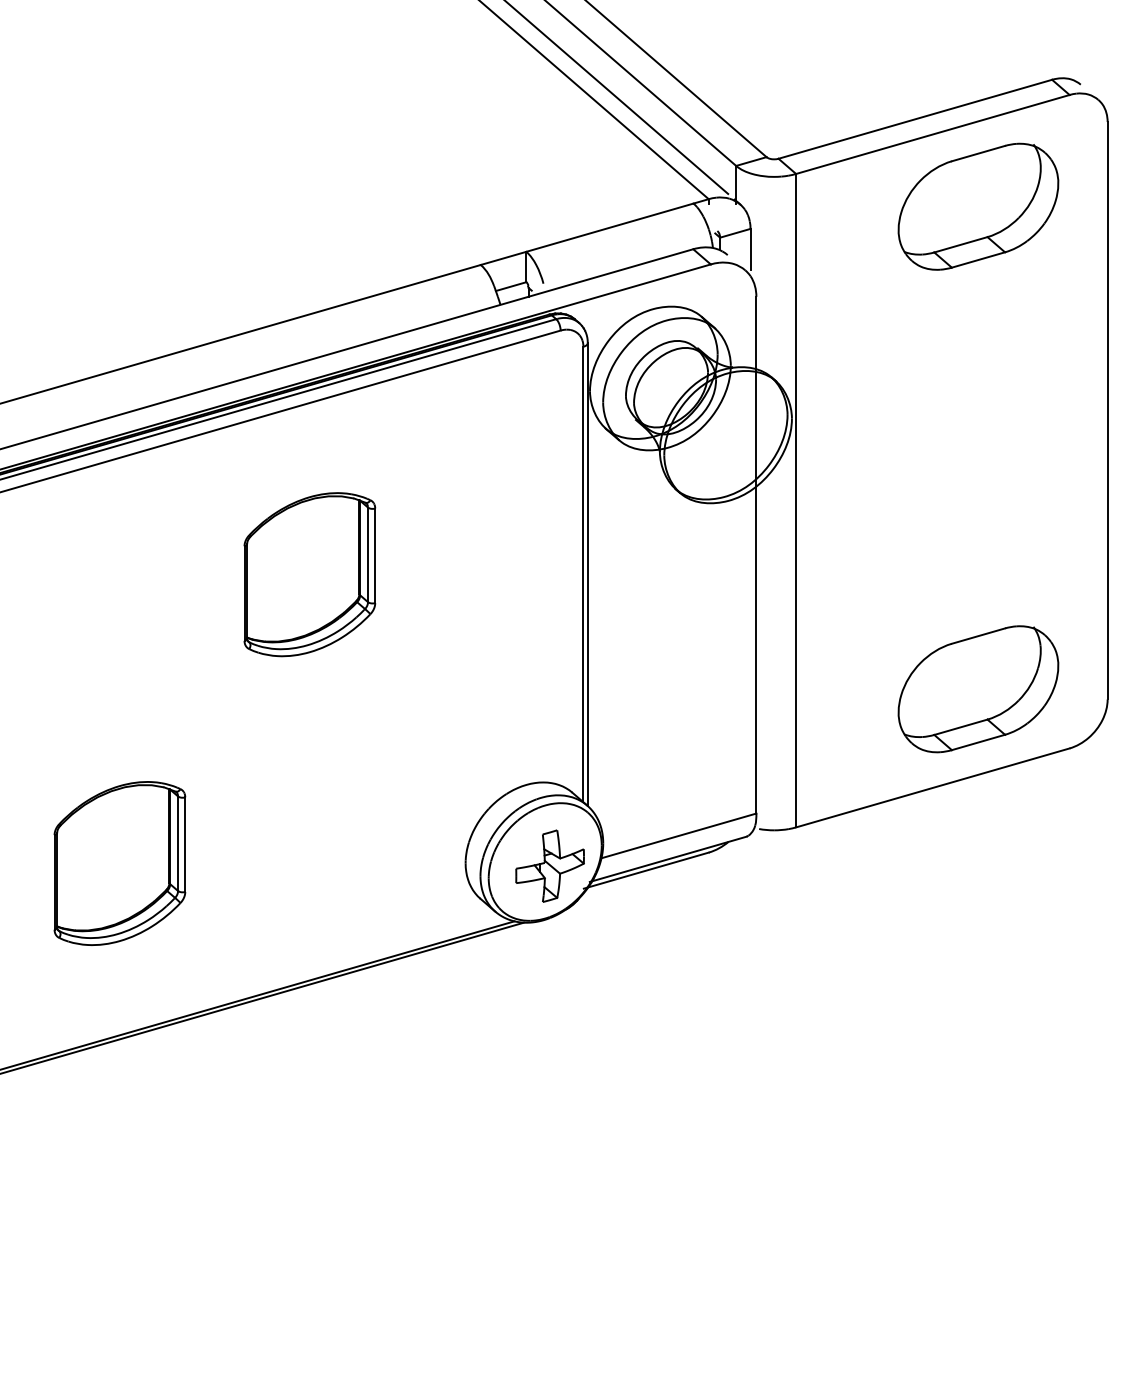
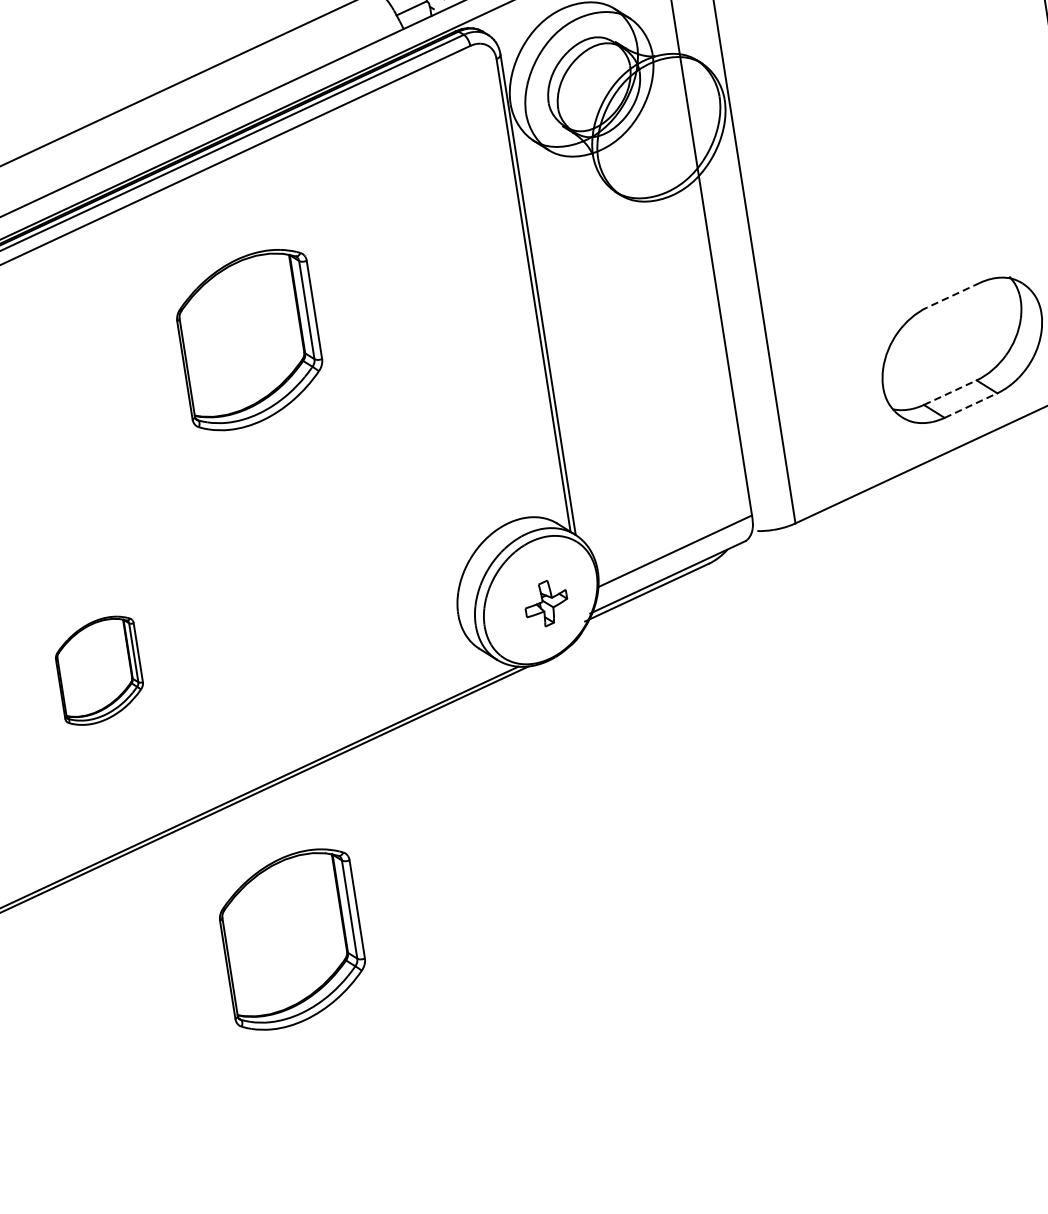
line: (978, 636) -> (953, 295), solid -> dashed
line: (960, 727) -> (949, 392), solid -> dashed
line: (978, 742) -> (971, 405), solid -> dashed
part: (119, 863) -> (98, 670), size x0.6
part: (549, 865) -> (545, 603), size x0.6
part: (261, 1144) -> (292, 939), added

